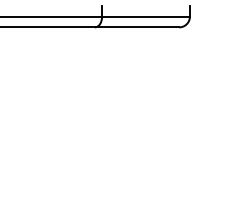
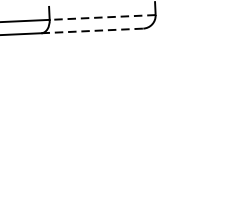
line: (146, 16) -> (103, 17), solid -> dashed
line: (137, 27) -> (92, 31), solid -> dashed

